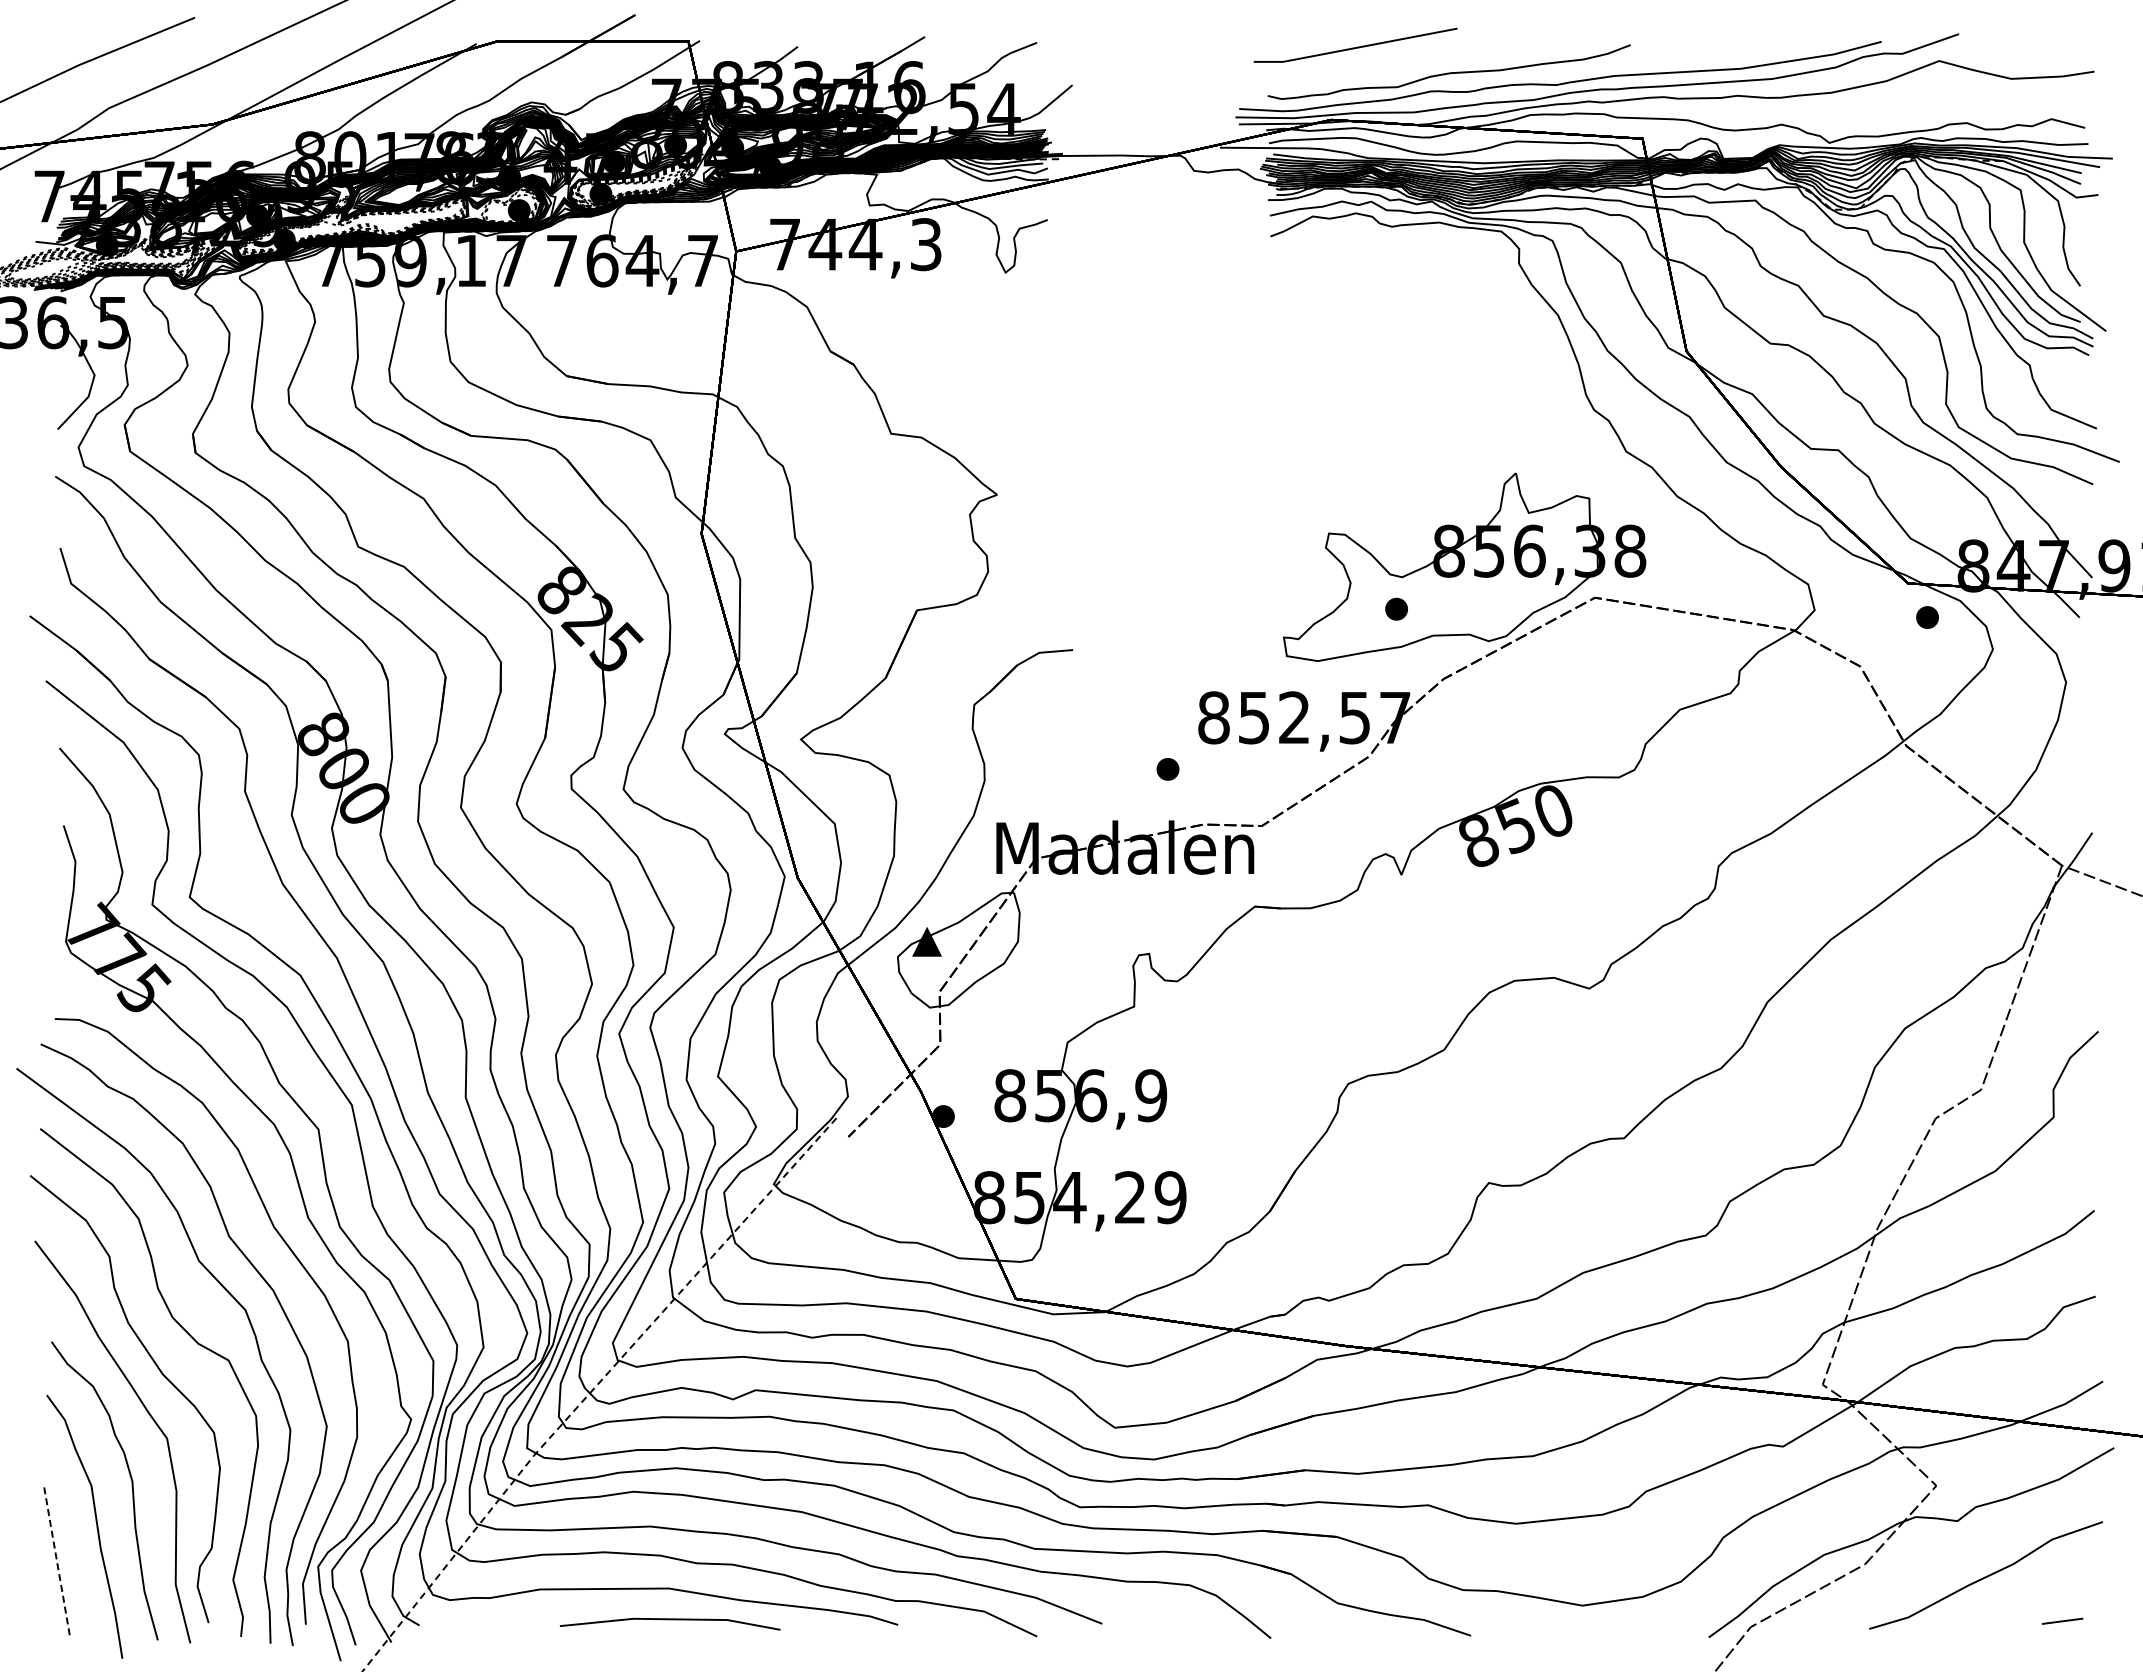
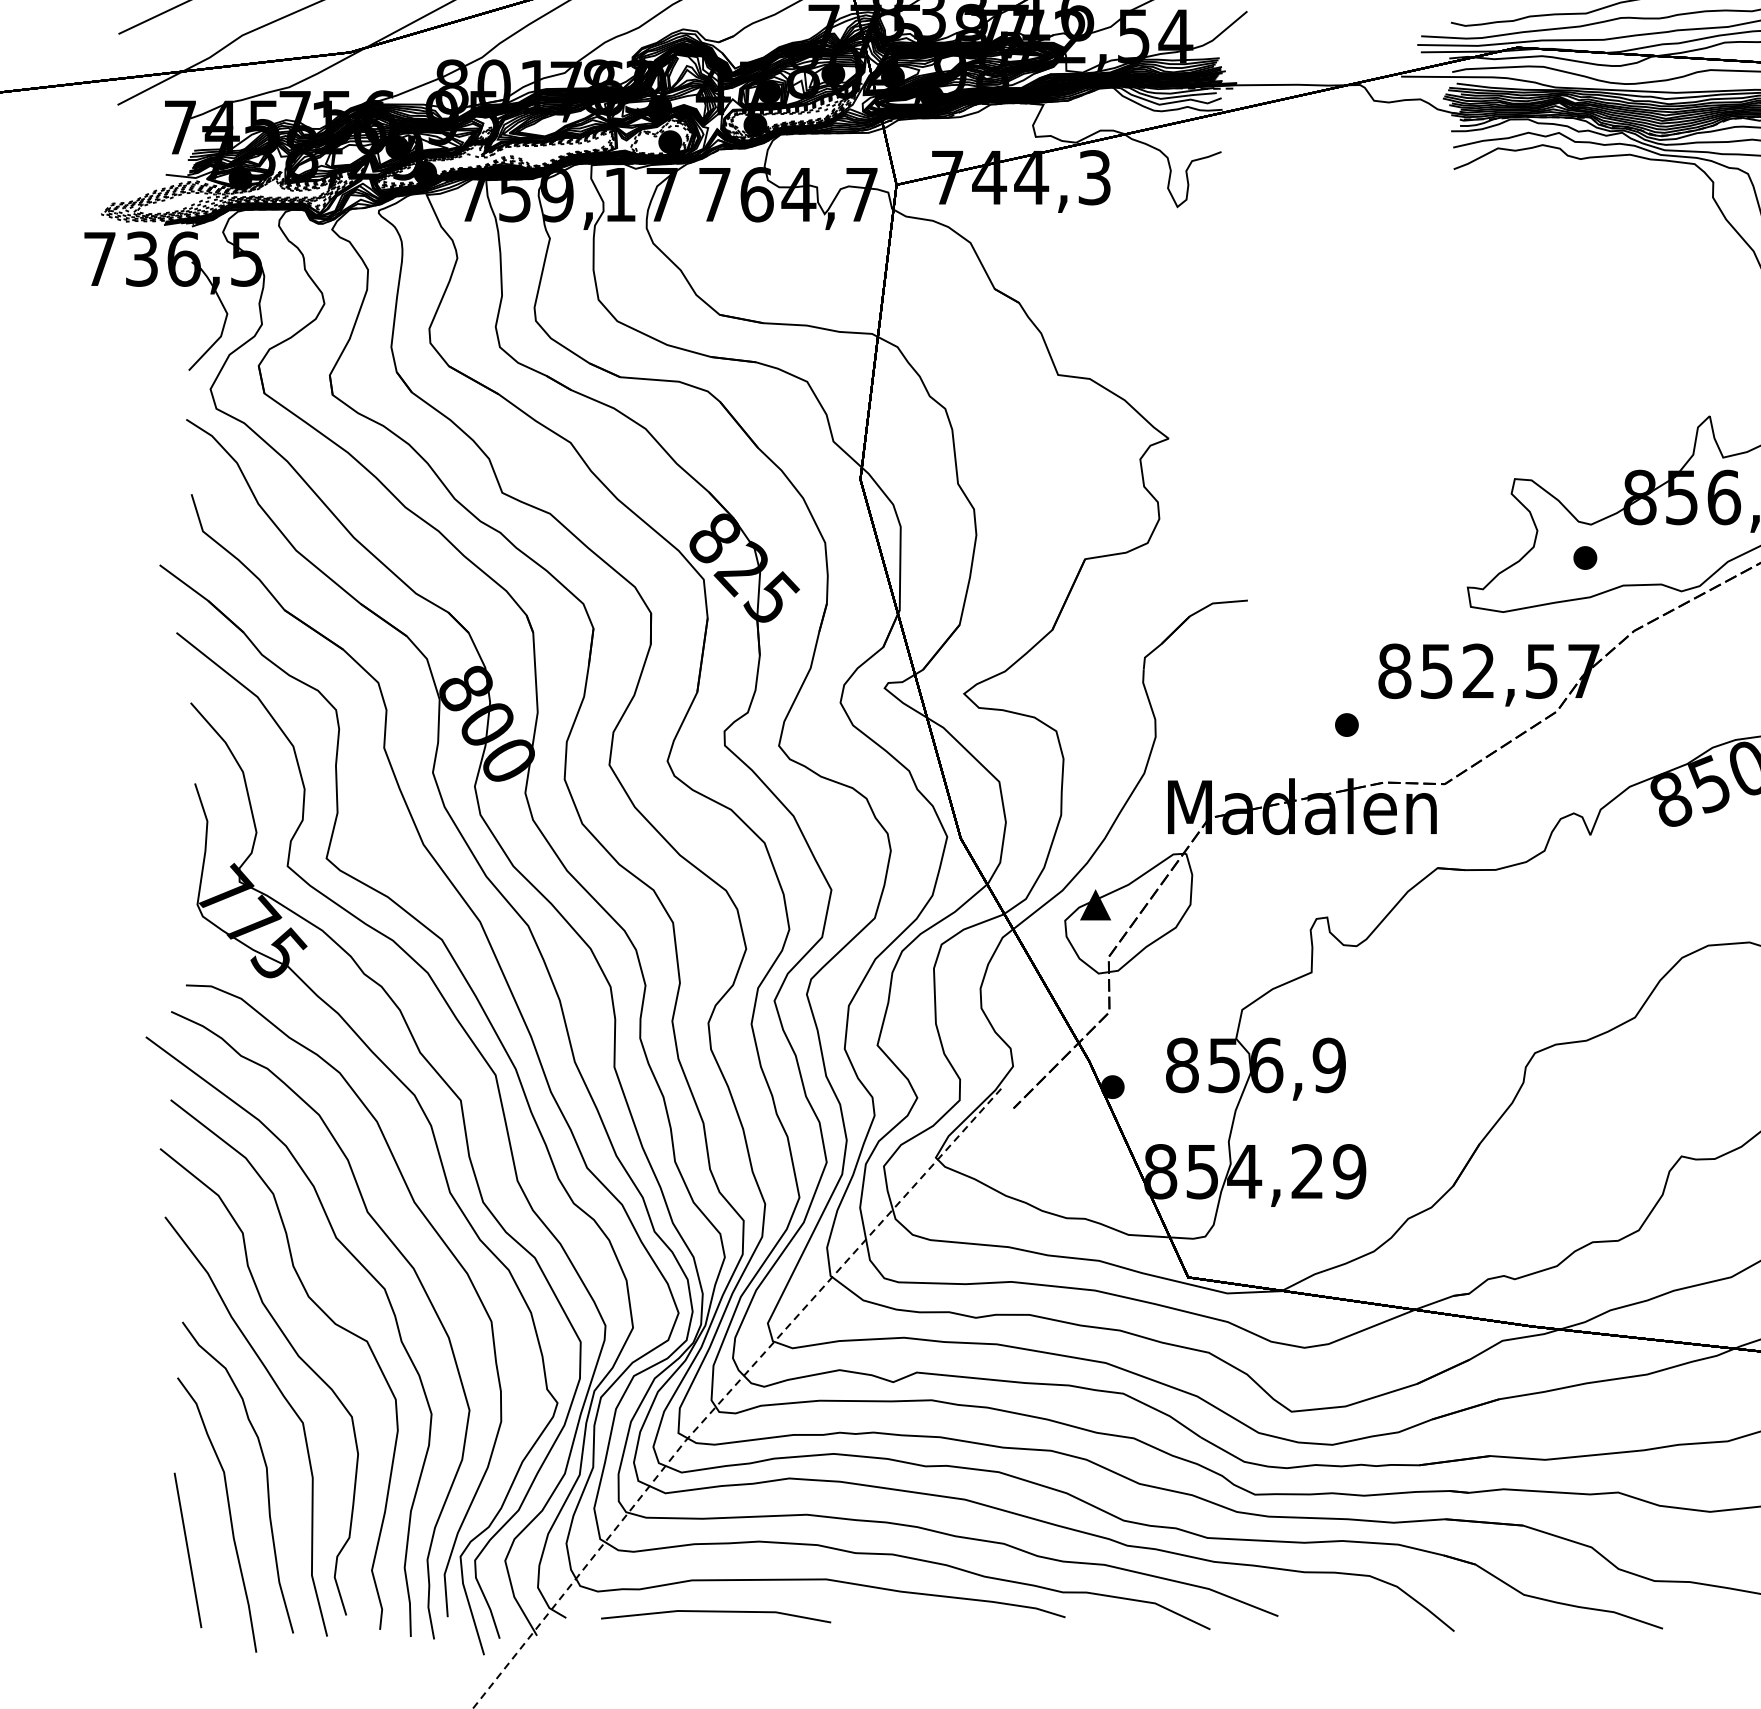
line: (56, 1560) -> (187, 1550), dashed -> solid
line: (669, 1620) -> (715, 1612), moved

